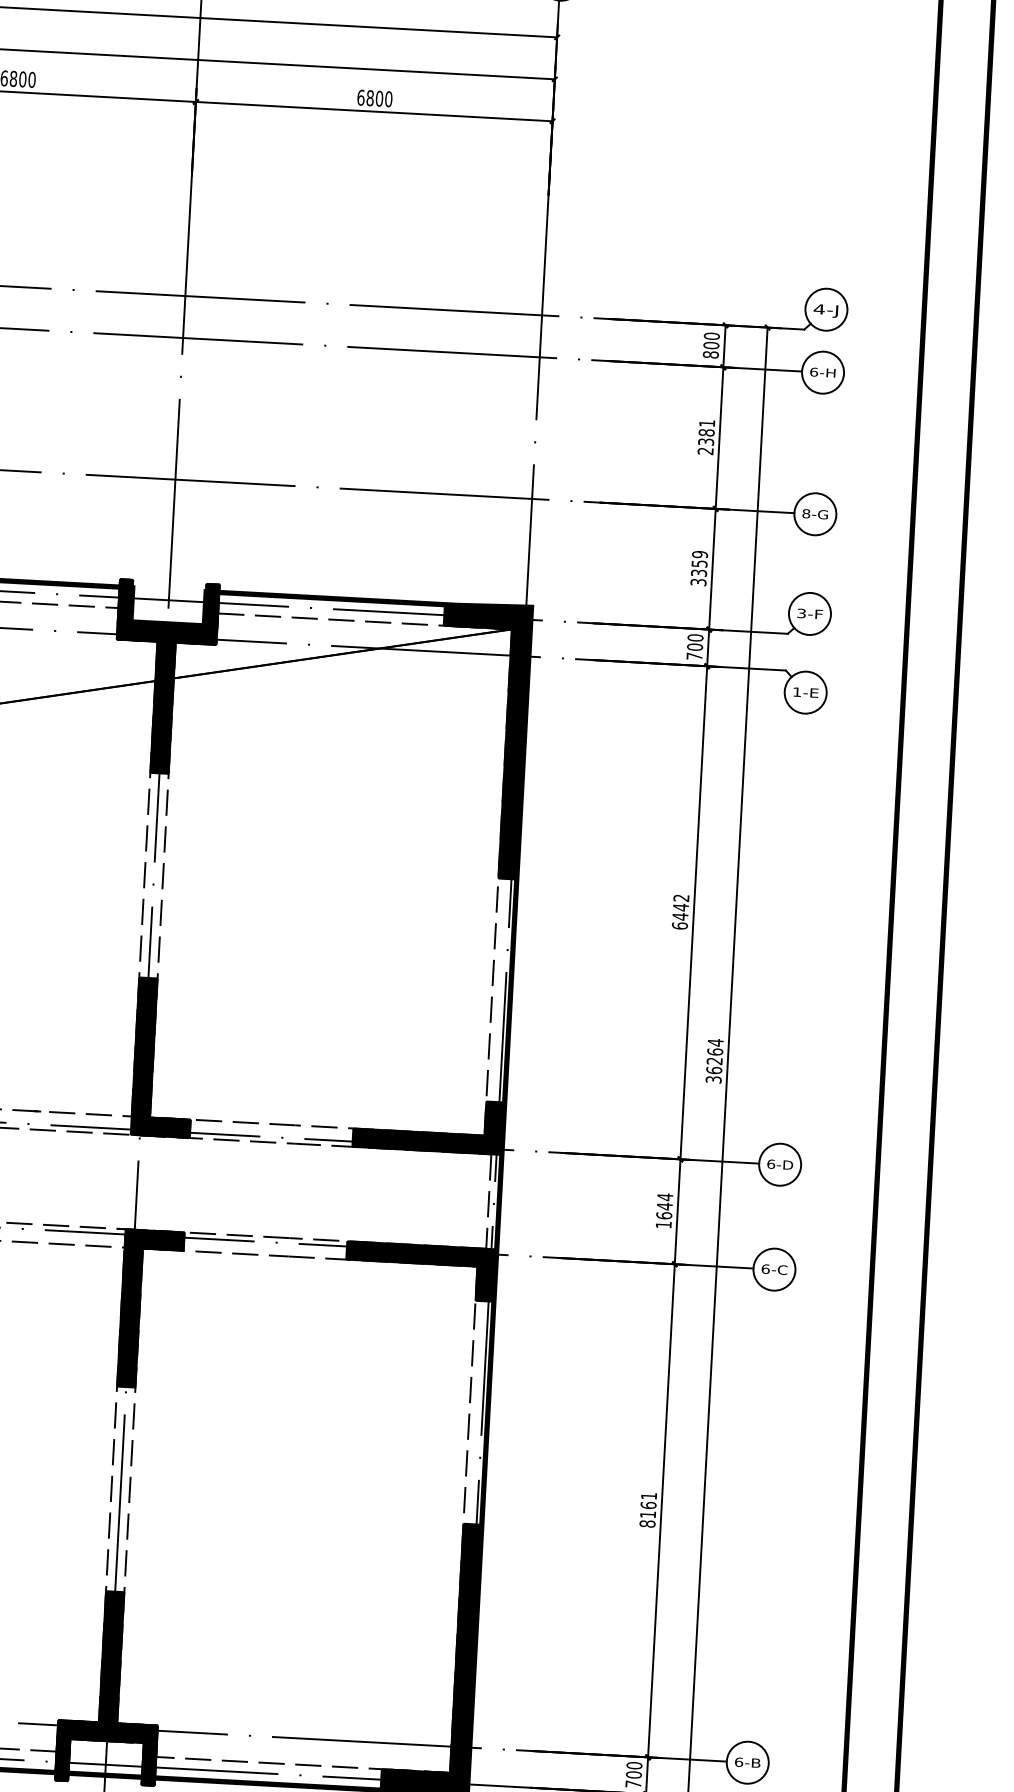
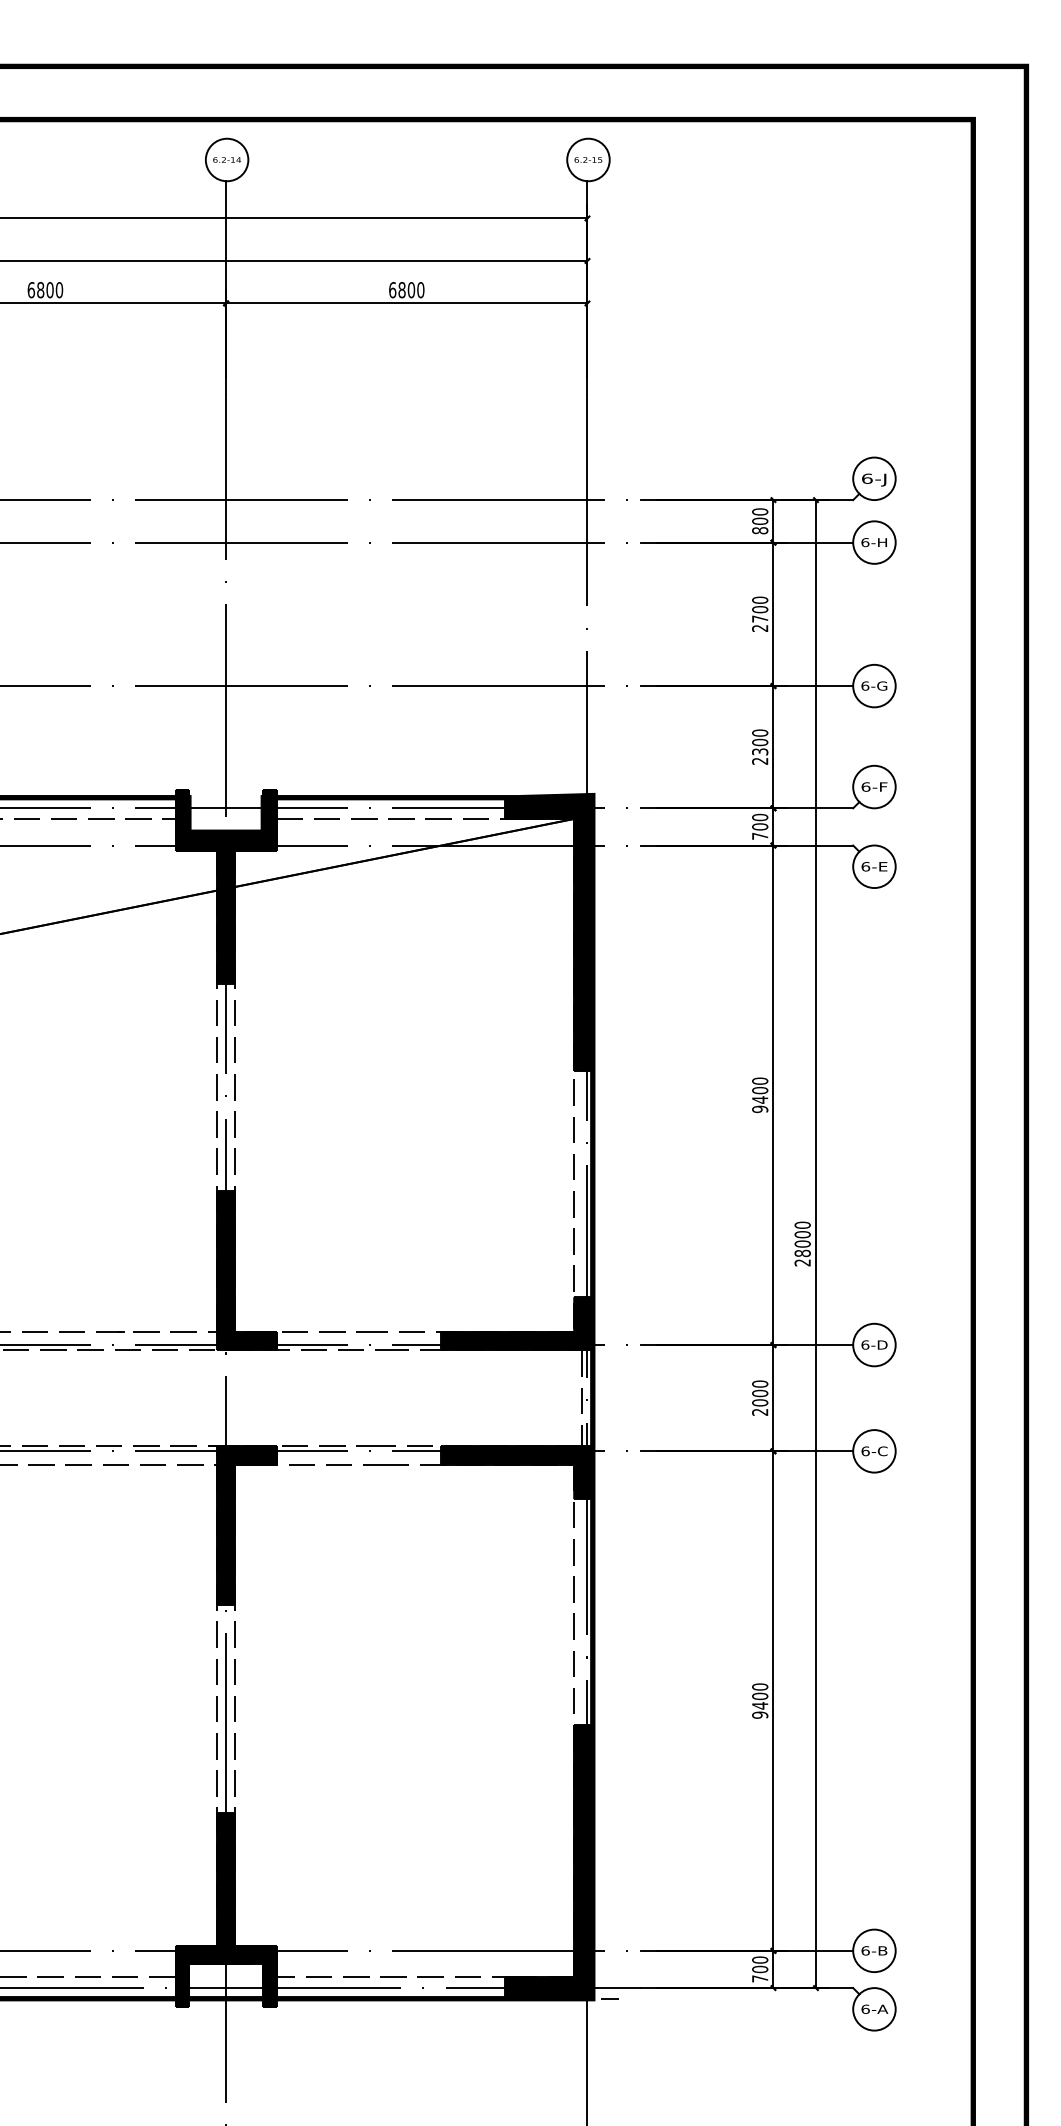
text: (818, 308) -> (866, 478), 4-J -> 6-J
text: (706, 432) -> (760, 609), 2381 -> 2700
text: (806, 513) -> (865, 685), 8-G -> 6-G
text: (699, 567) -> (760, 746), 3359 -> 2300
text: (801, 612) -> (865, 786), 3-F -> 6-F
text: (796, 691) -> (865, 866), 1-E -> 6-E
text: (681, 912) -> (760, 1095), 6442 -> 9400
text: (714, 1060) -> (802, 1243), 36264 -> 28000
text: (664, 1210) -> (760, 1397), 1644 -> 2000
text: (648, 1509) -> (760, 1700), 8161 -> 9400

